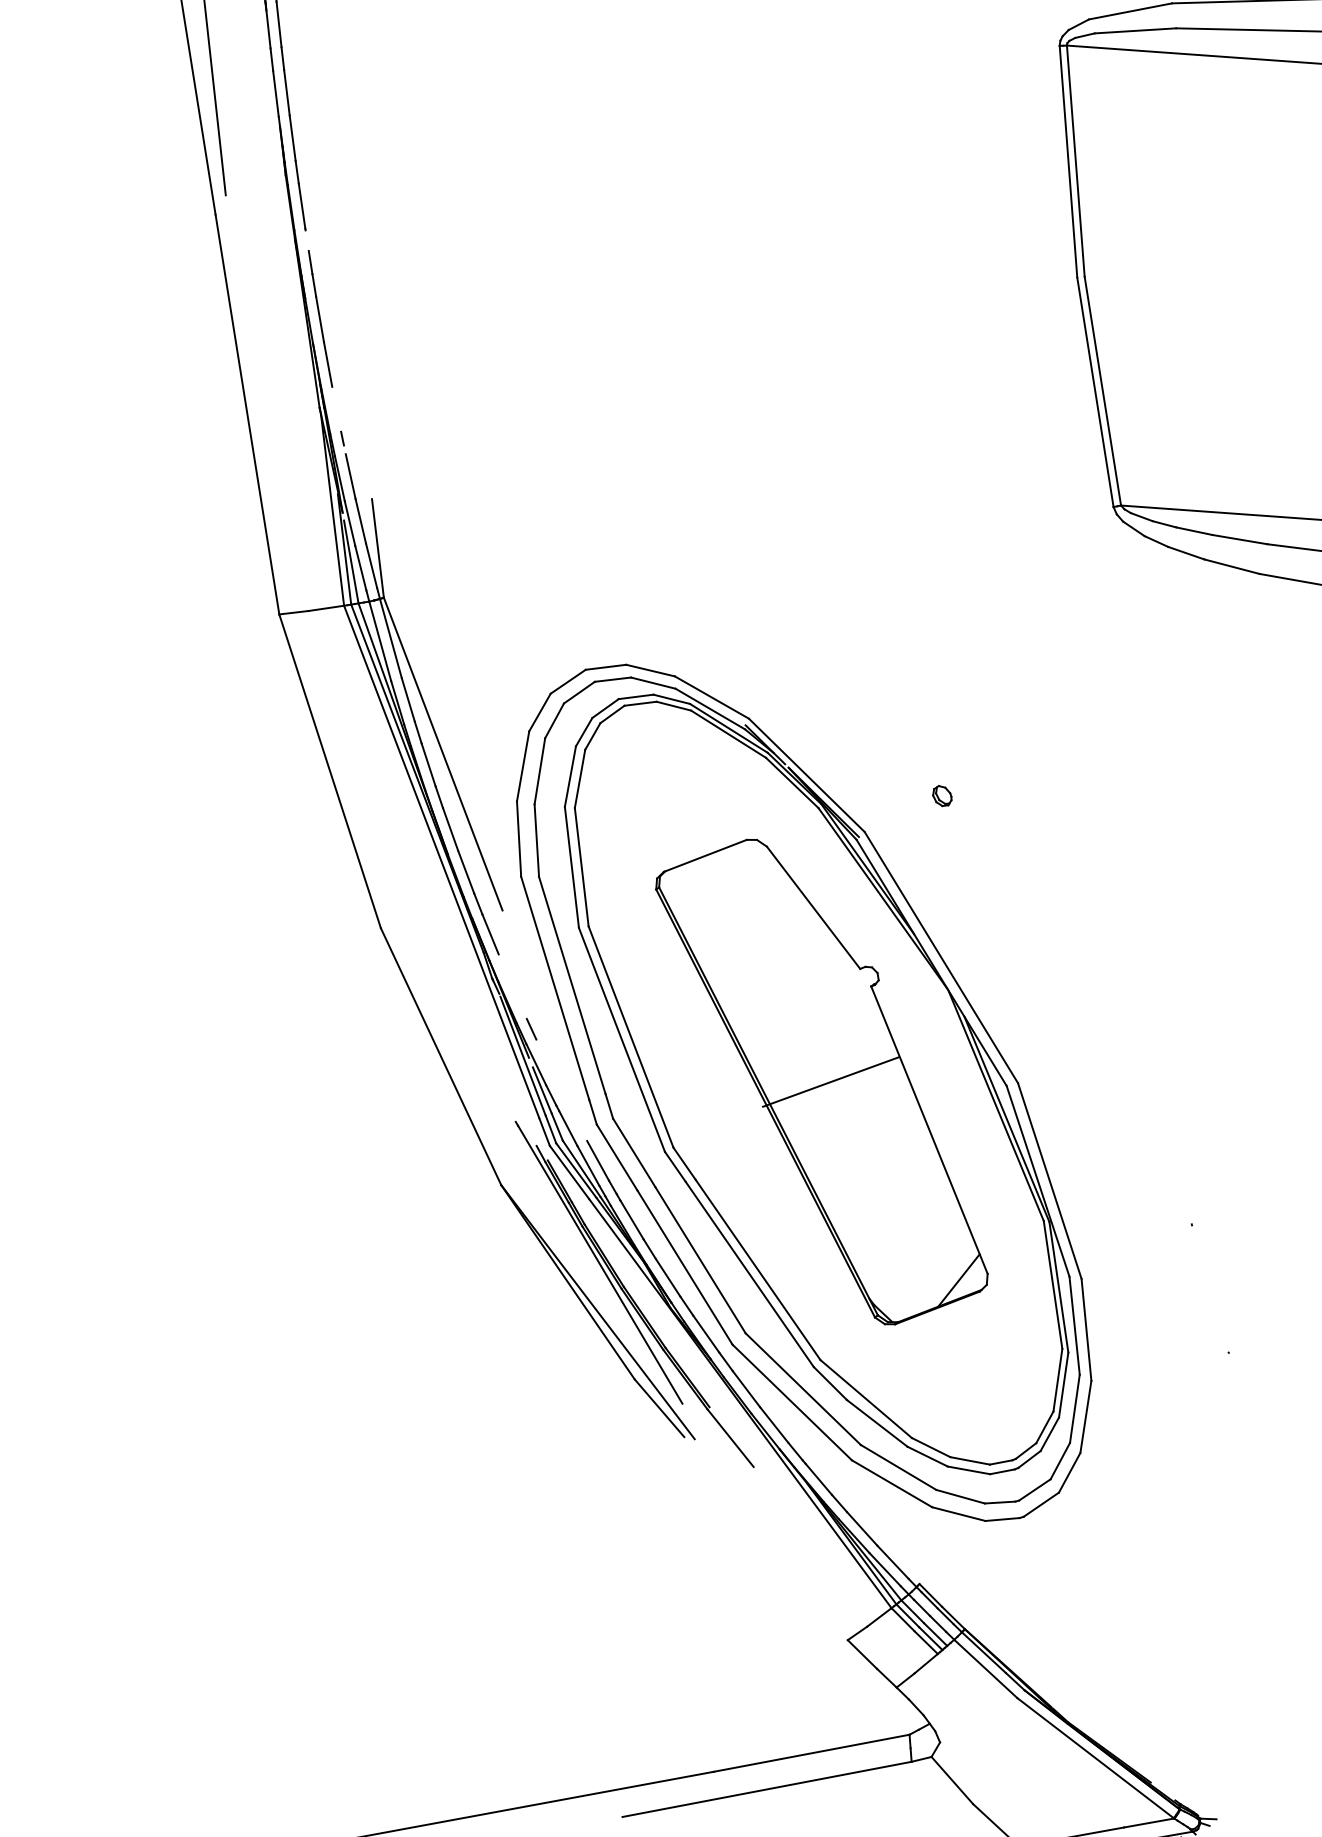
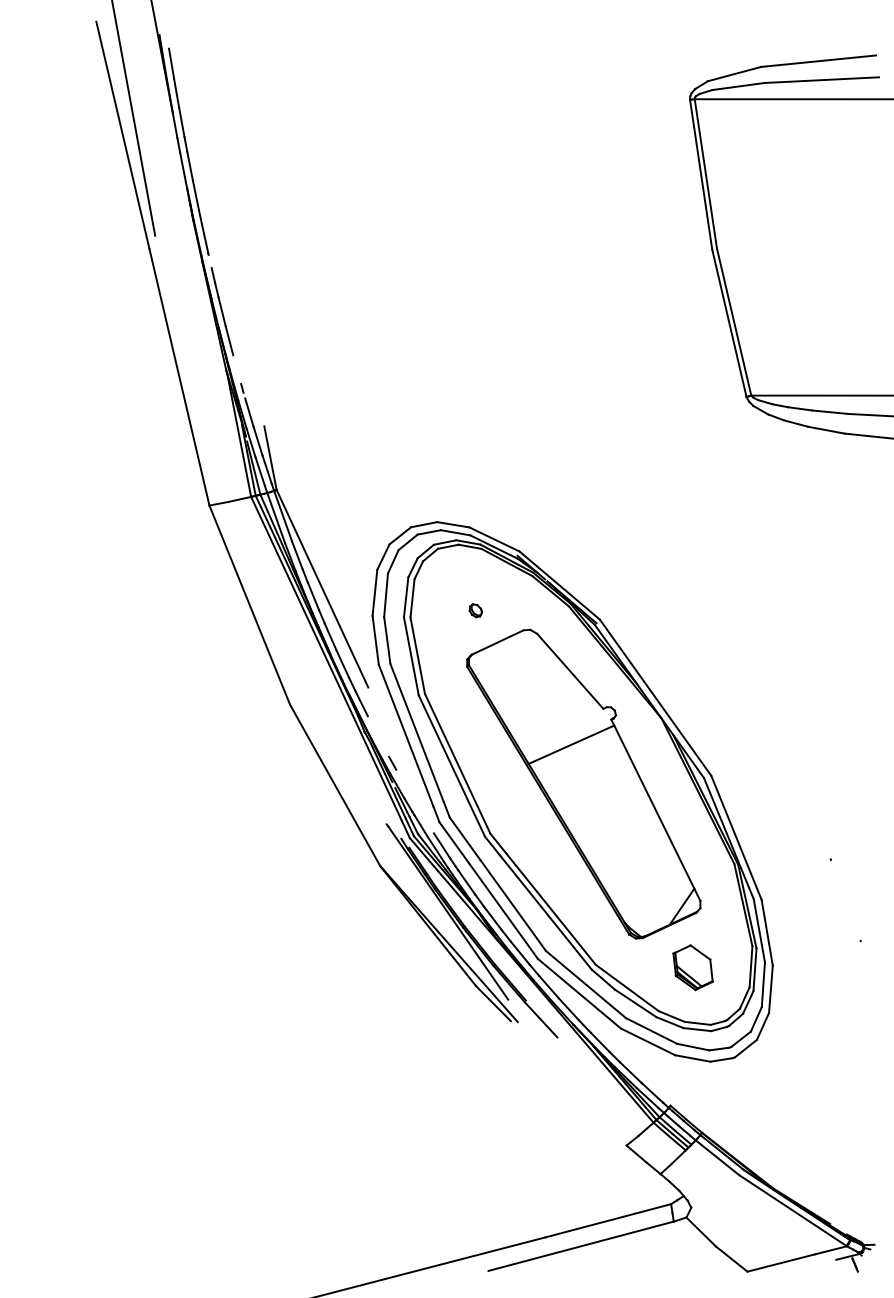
part: (942, 795) -> (475, 610), moved
line: (830, 1081) -> (571, 744), moved
part: (968, 1374) -> (692, 967), added

